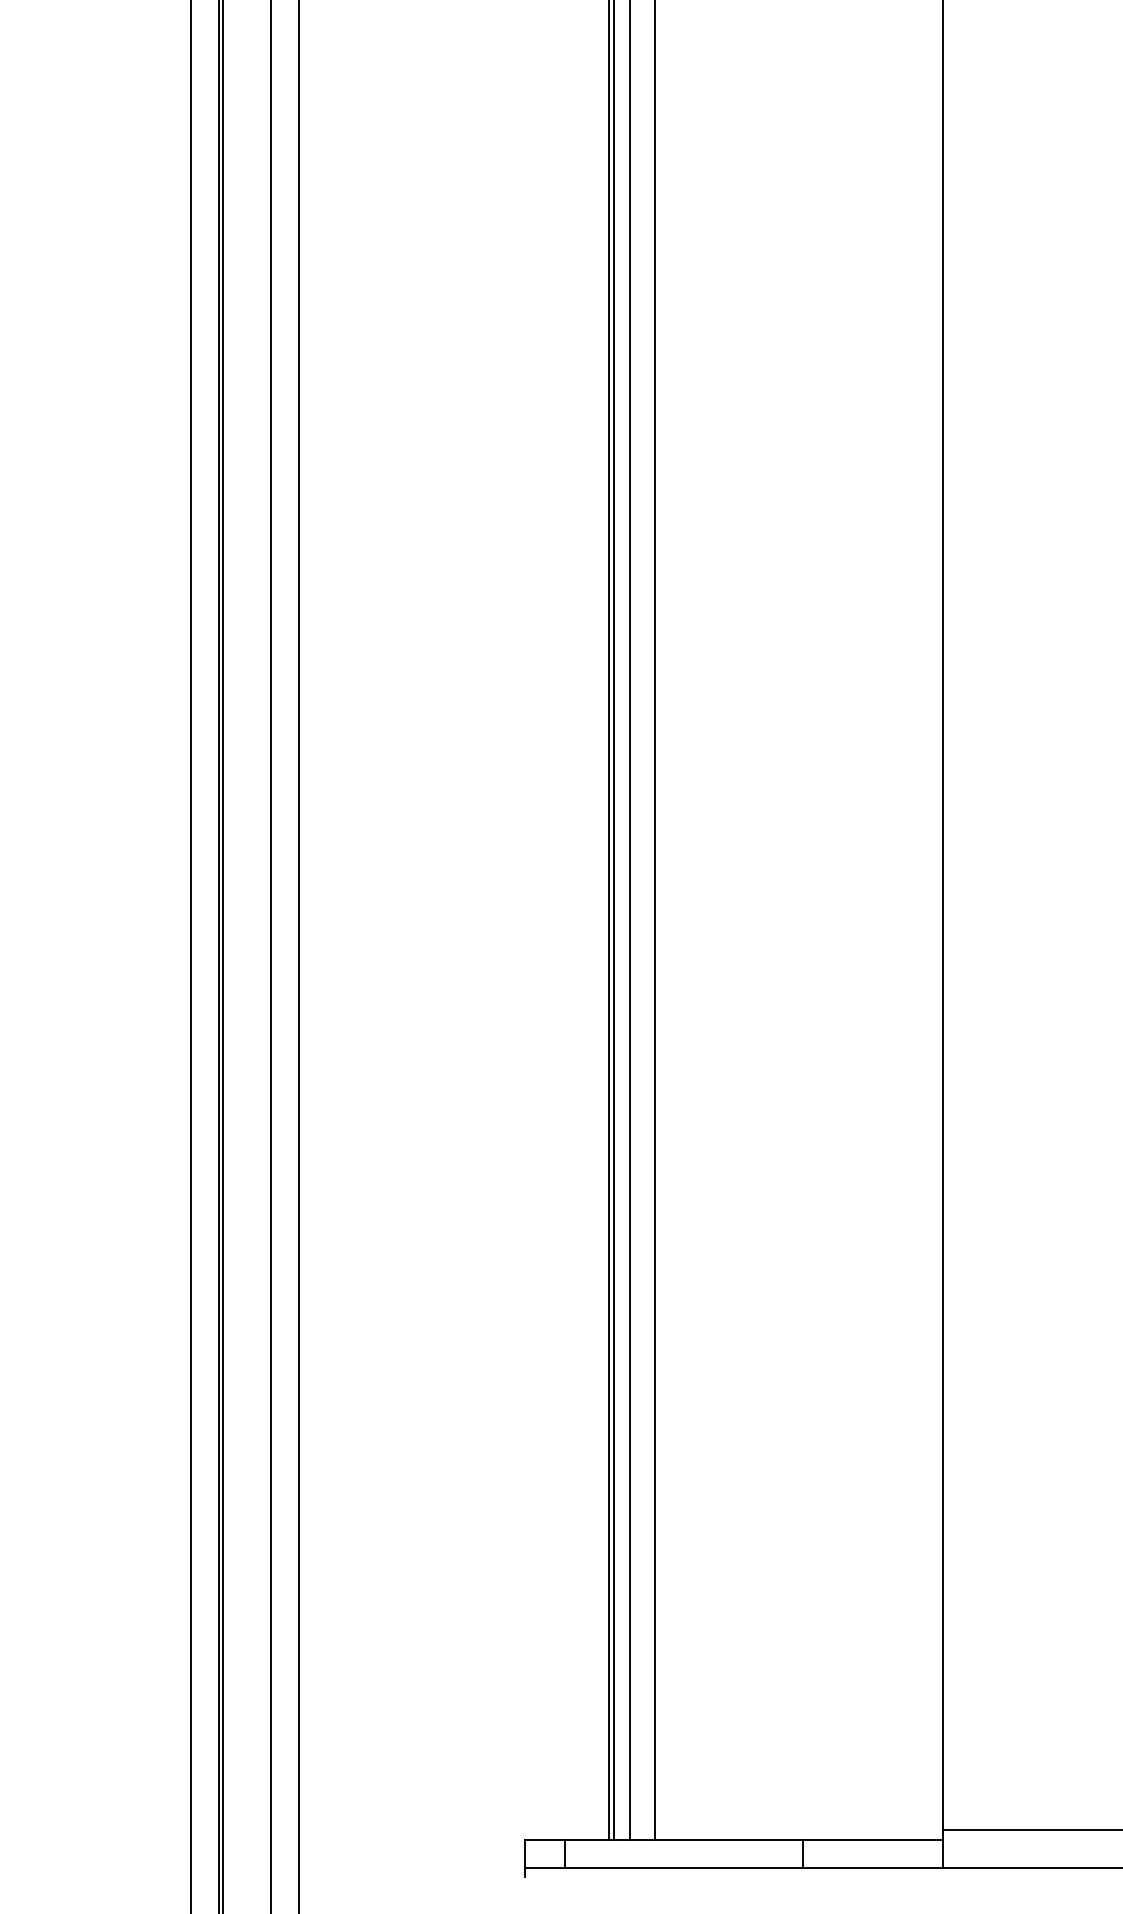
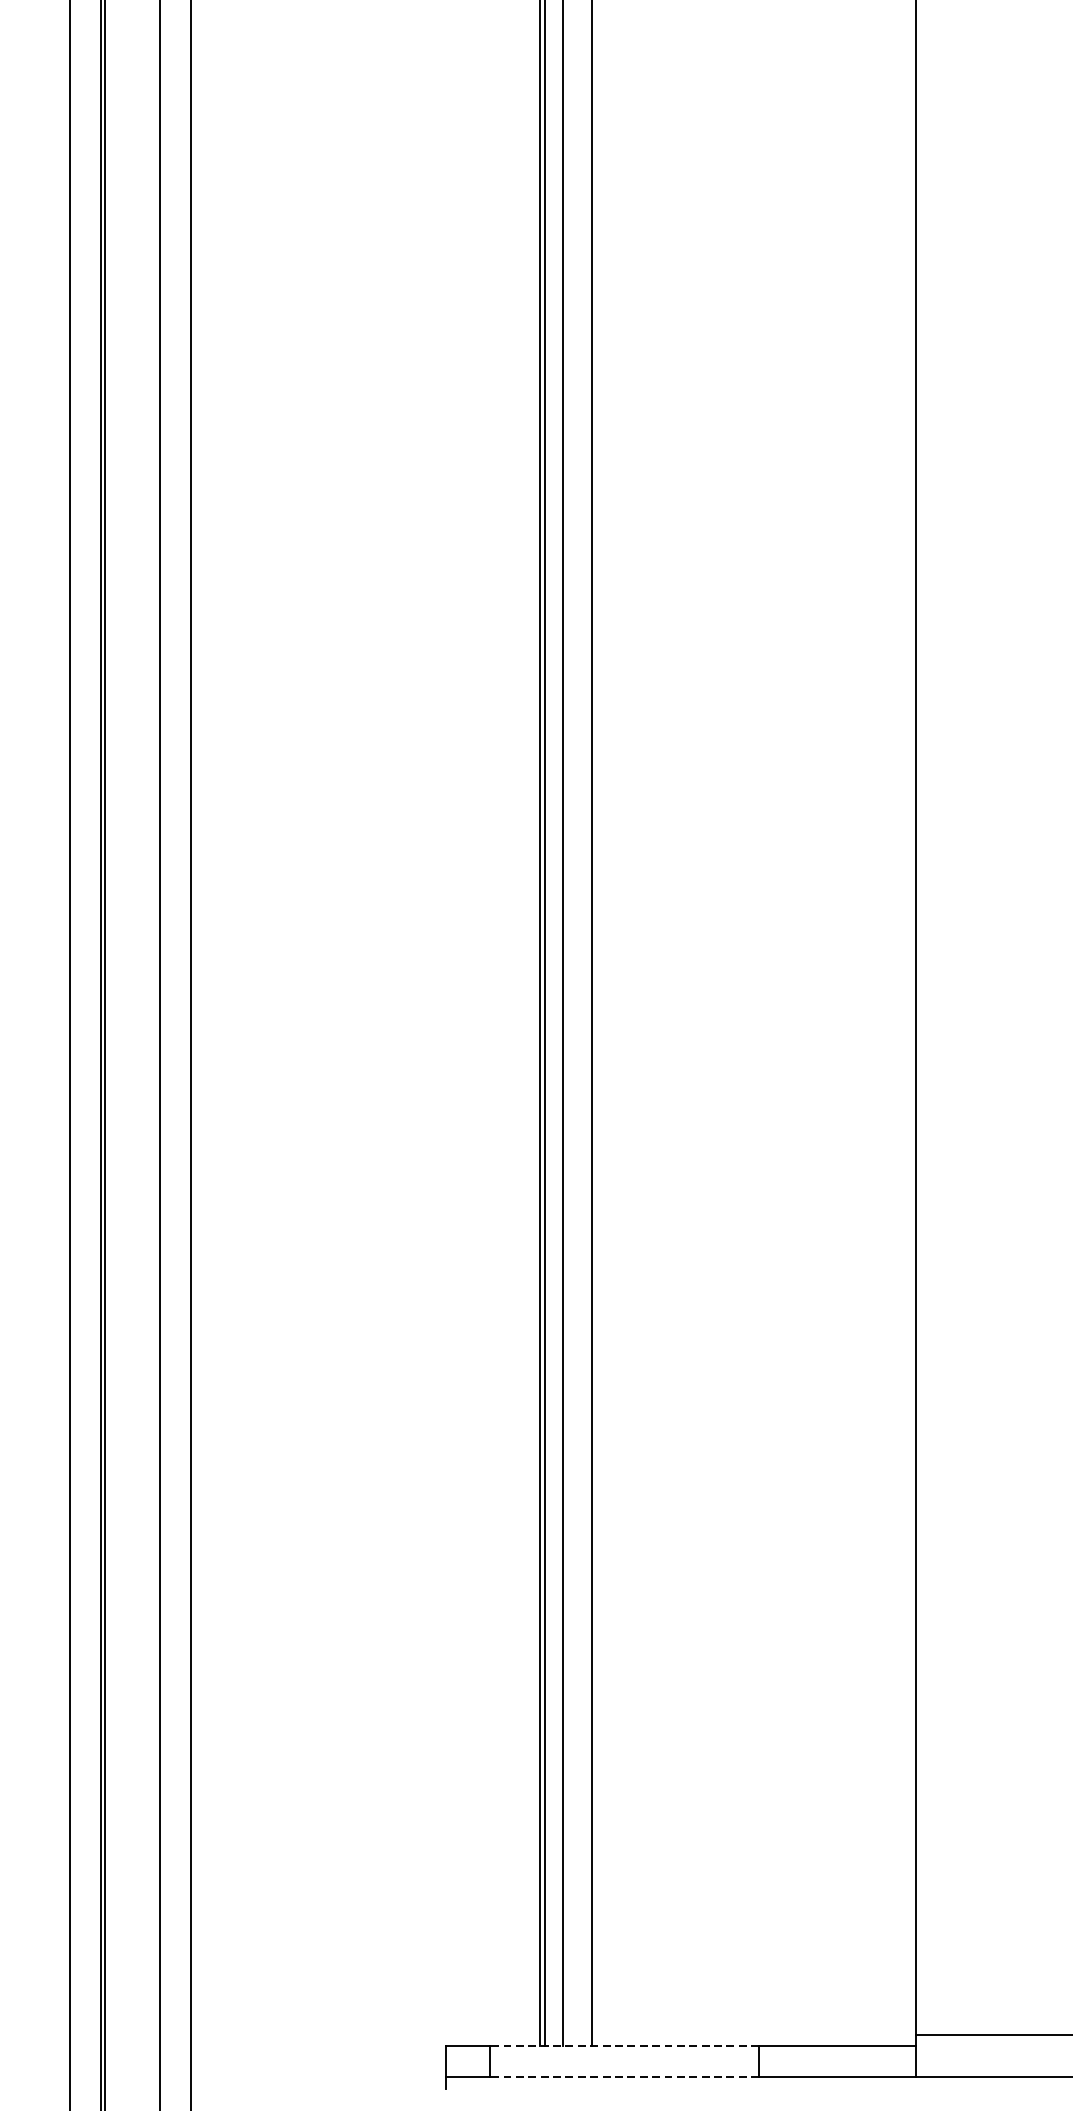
line: (683, 1839) -> (624, 2045), solid -> dashed
line: (683, 1867) -> (624, 2077), solid -> dashed

